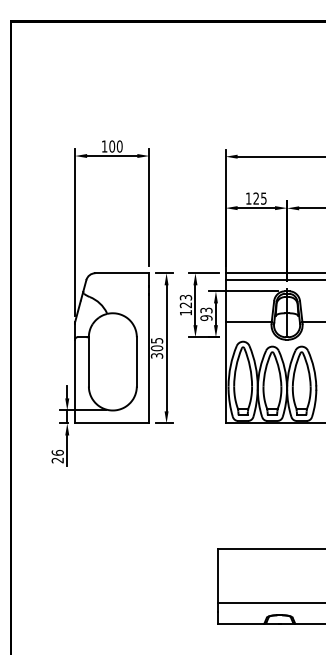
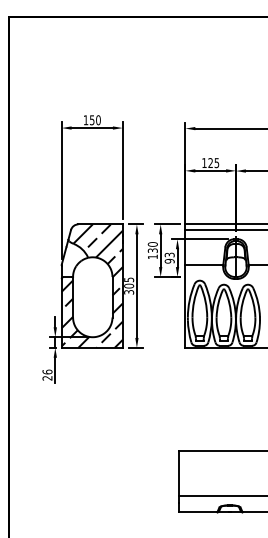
text: (111, 146) -> (91, 120), 100 -> 150
text: (185, 301) -> (152, 247), 123 -> 130
hatch: (111, 347) -> (91, 285), added

